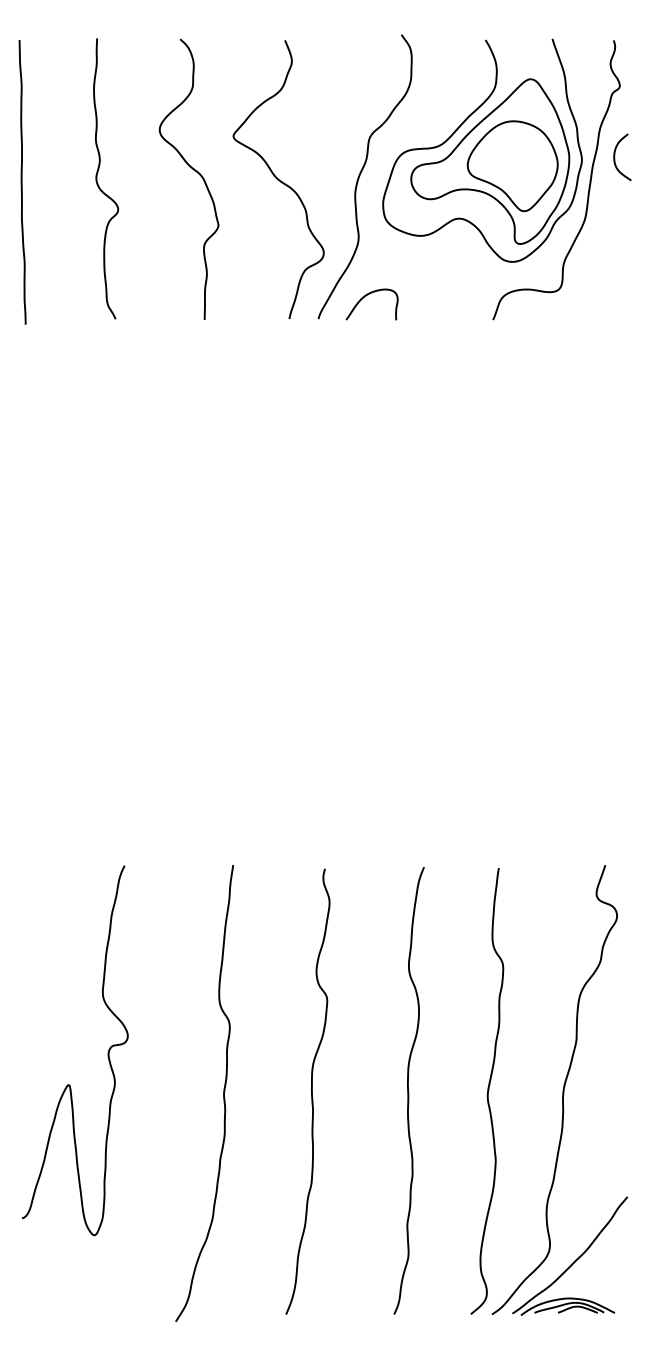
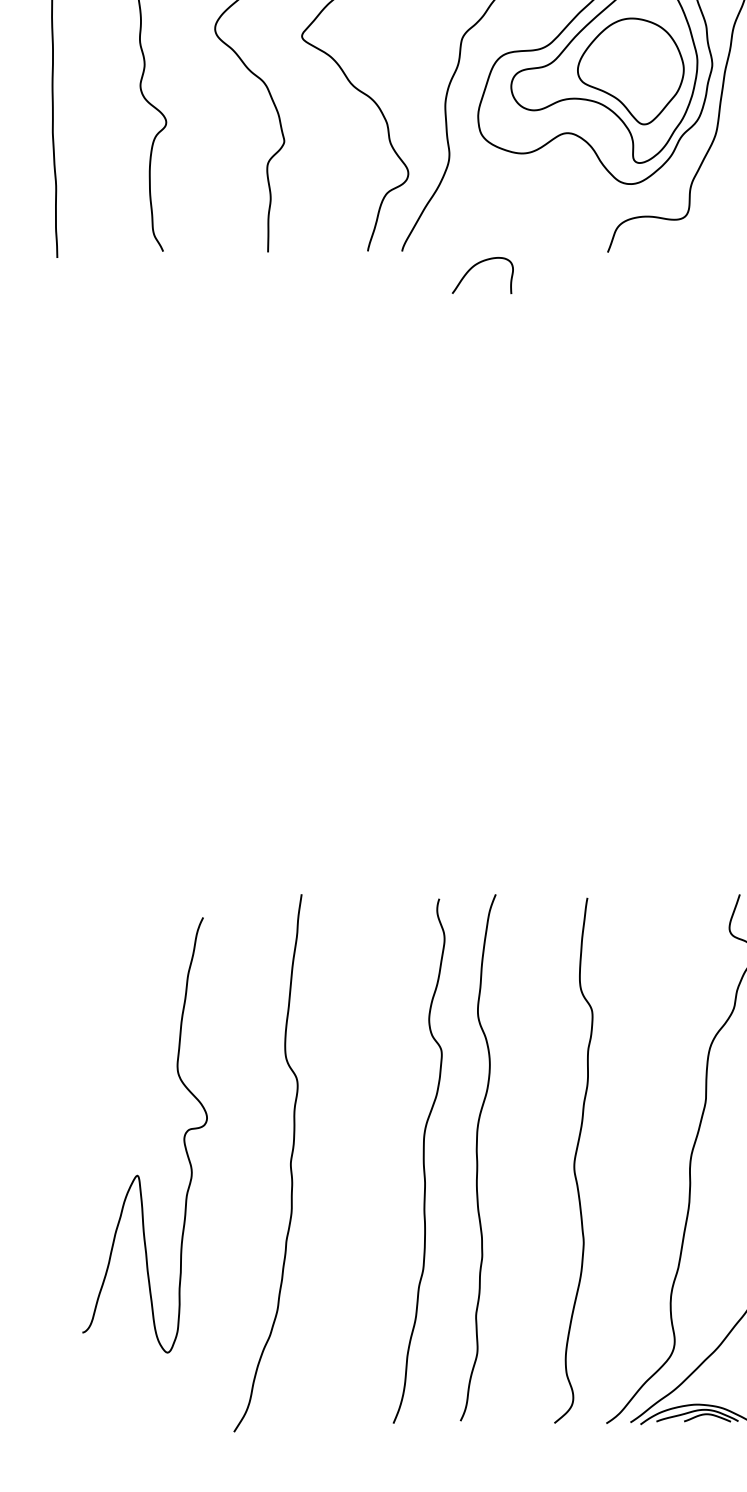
curve: (366, 296) -> (476, 266), moved
curve: (107, 1052) -> (183, 1137), moved
curve: (408, 1090) -> (477, 1157), moved
curve: (311, 1091) -> (423, 1160), moved
curve: (487, 1091) -> (574, 1160), moved

